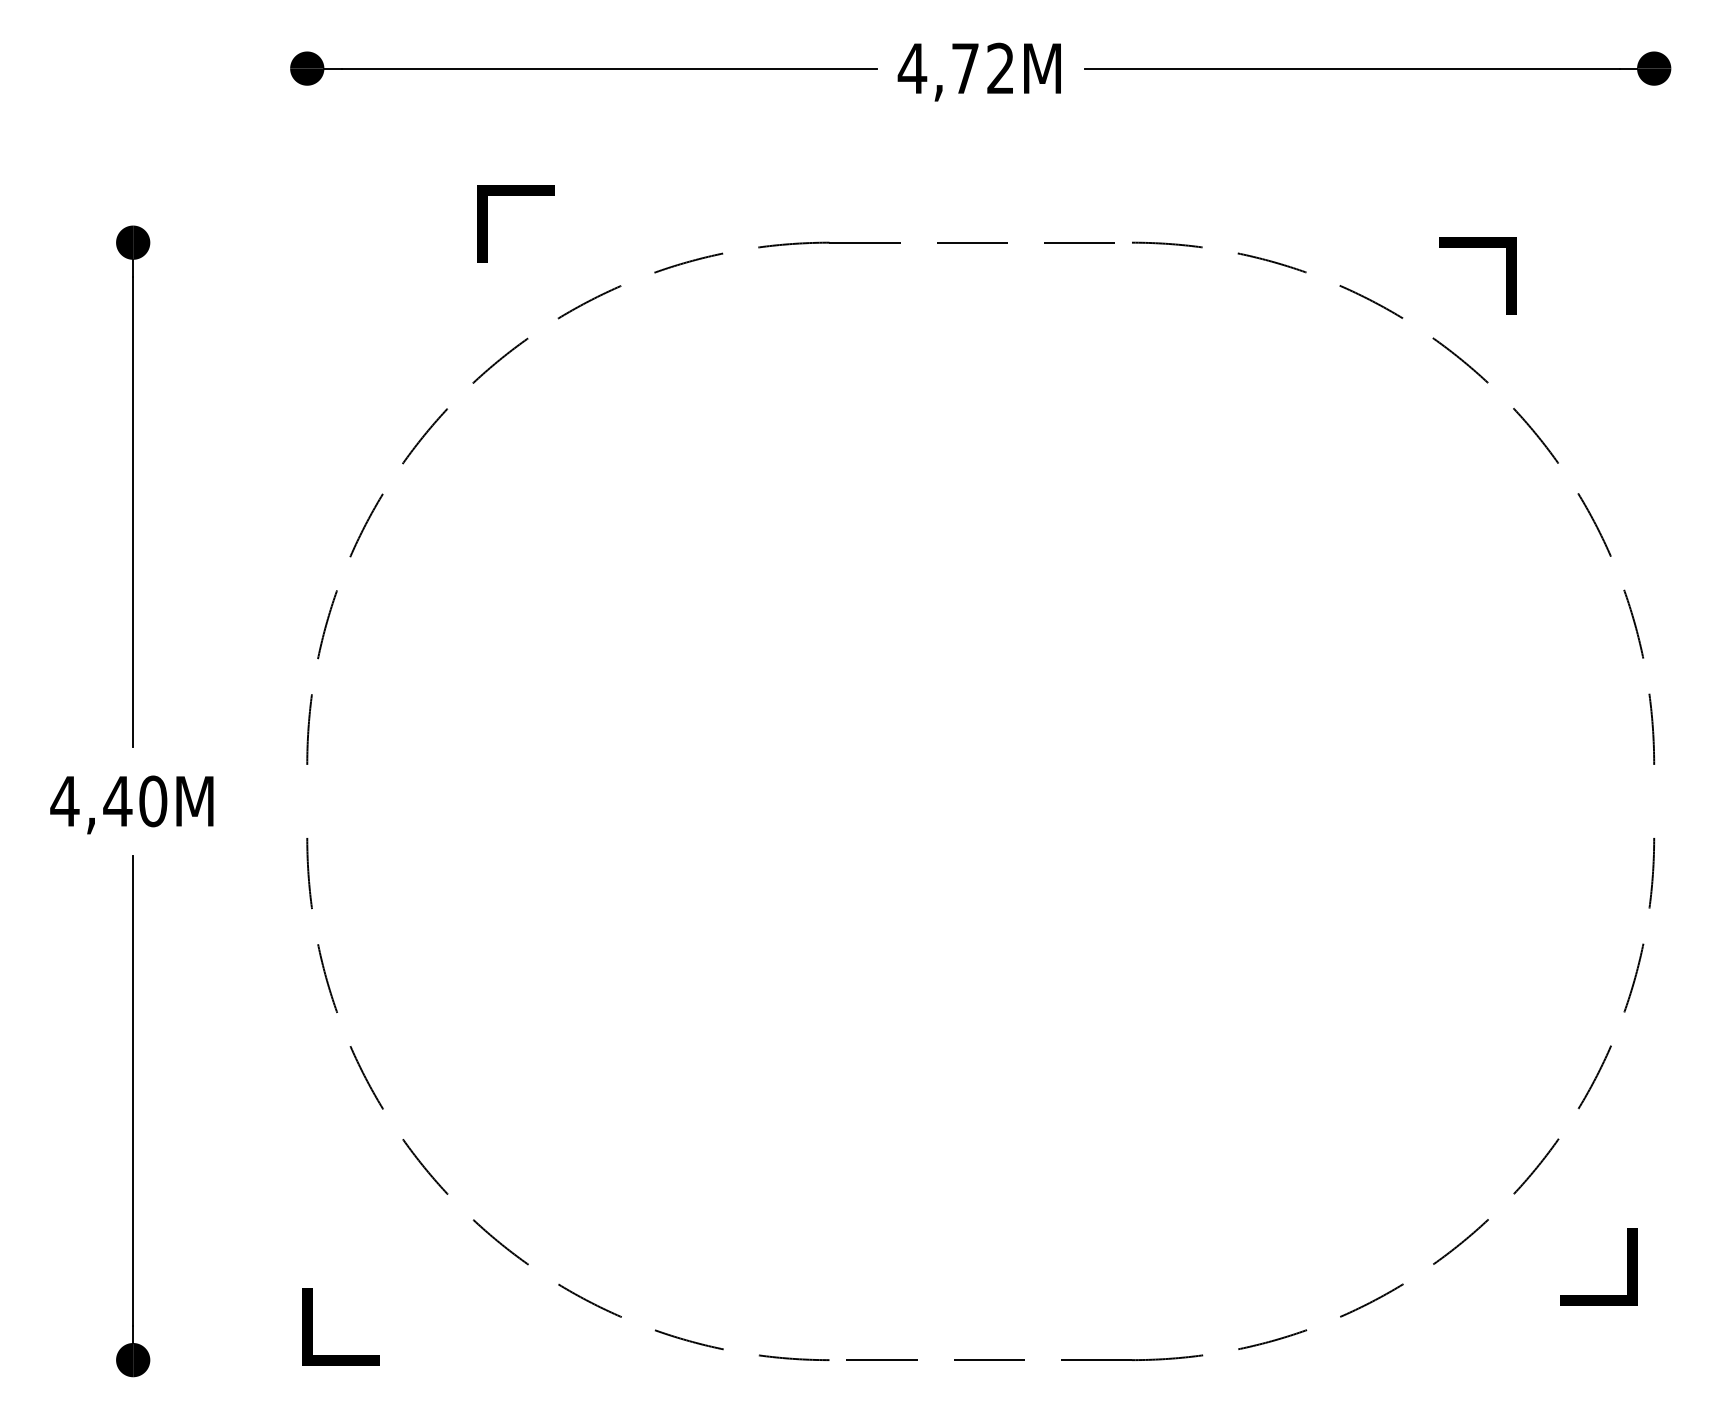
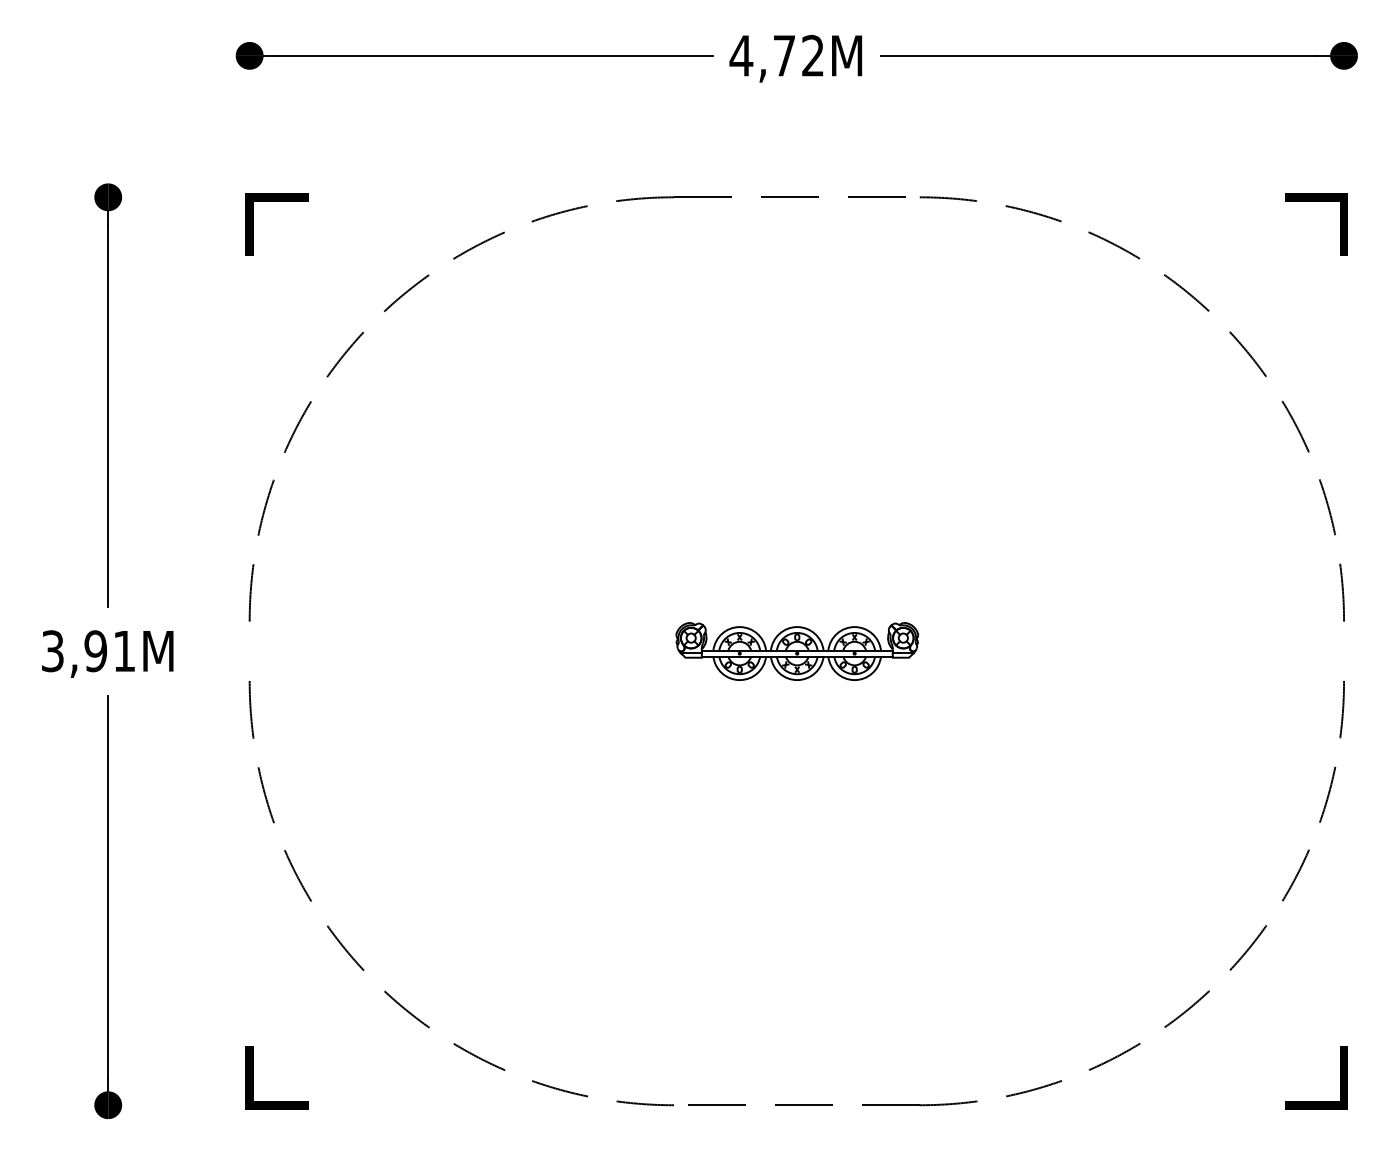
line: (515, 195) -> (276, 201), moved
line: (1477, 247) -> (1316, 201), moved
text: (108, 801) -> (88, 651), 4,40M -> 3,91M
part: (980, 801) -> (796, 651), added
line: (1627, 1266) -> (1340, 1077), moved

